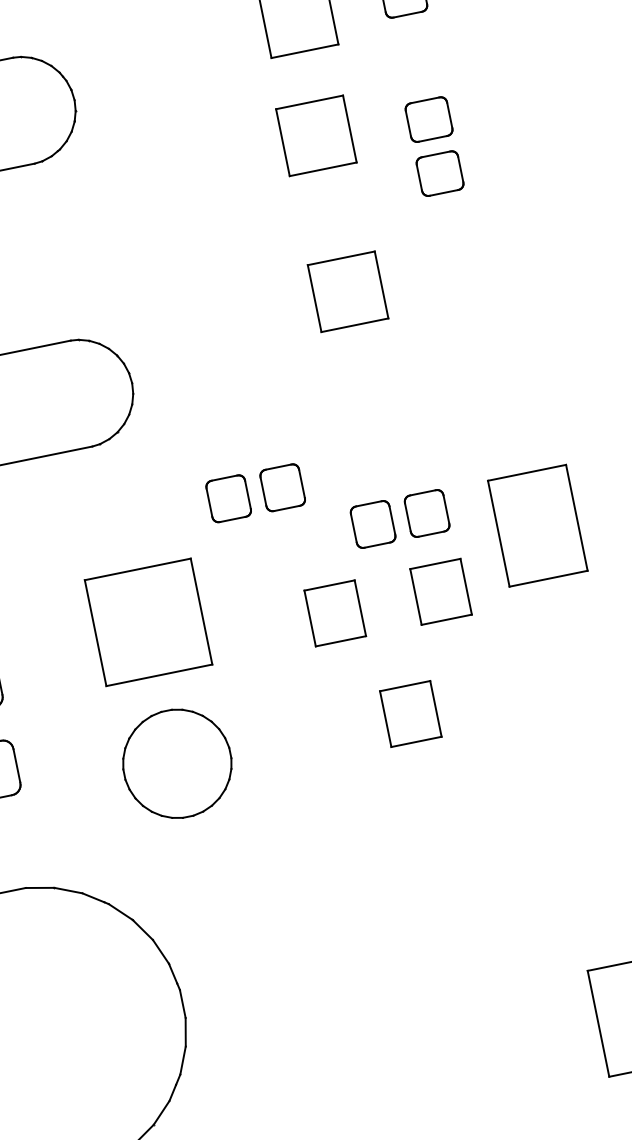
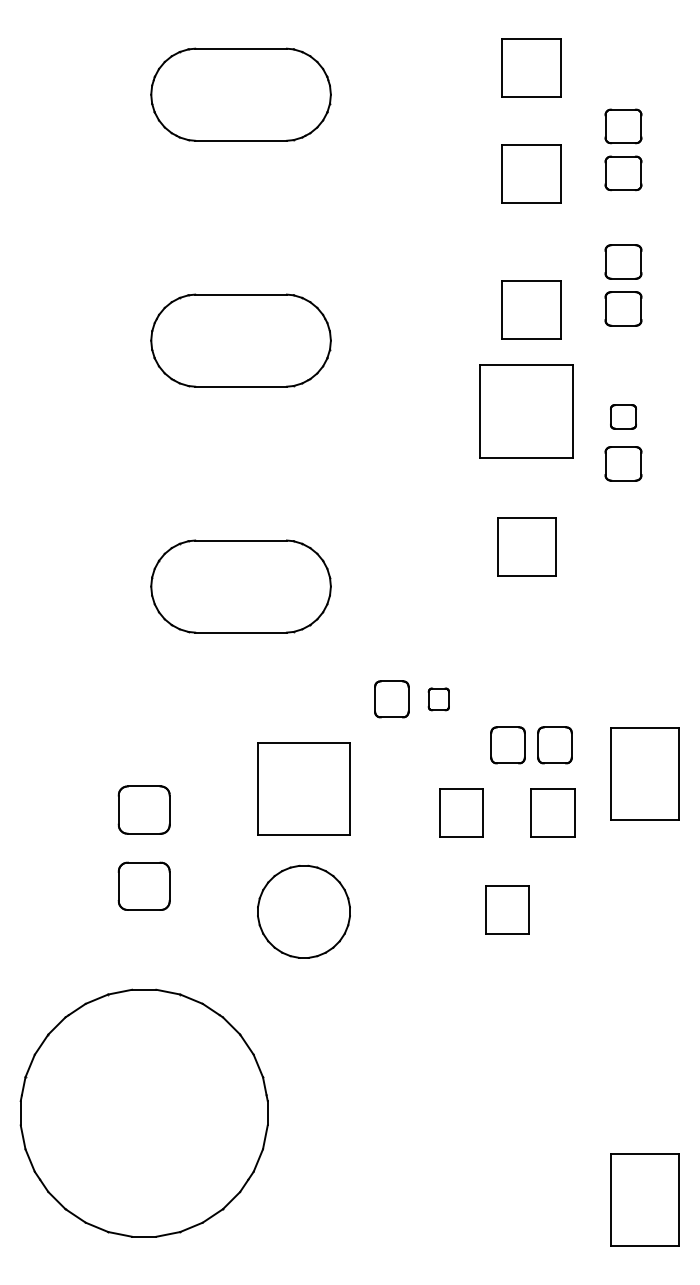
part: (428, 119) -> (623, 416), size x0.7
part: (315, 134) -> (526, 410), size x1.6
part: (282, 488) -> (438, 699), size x0.6

